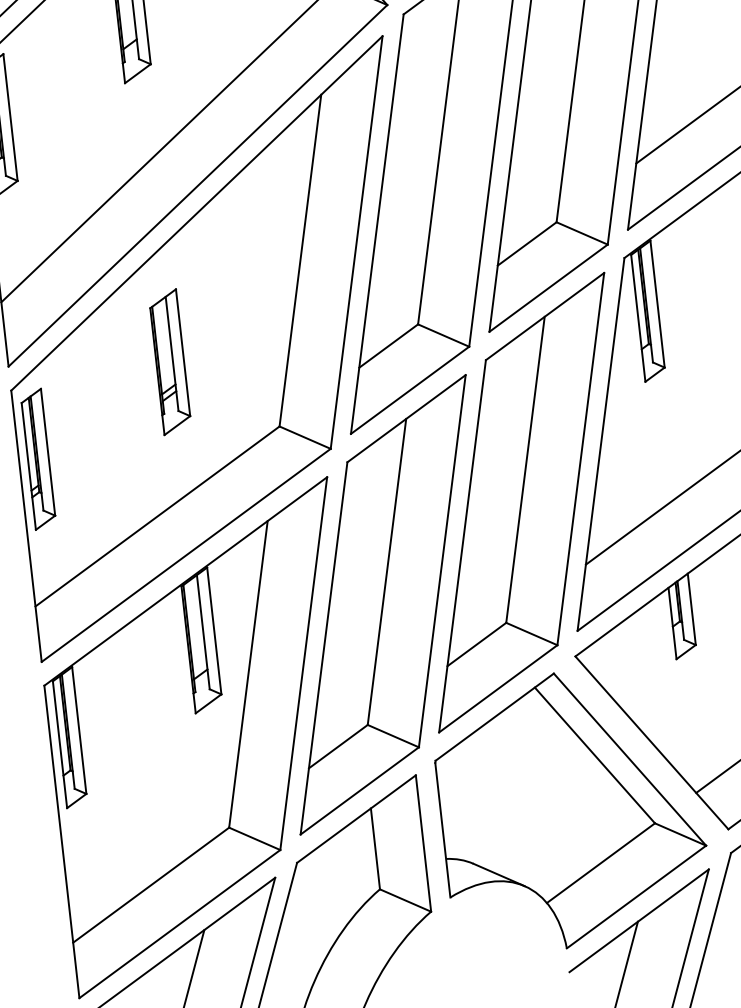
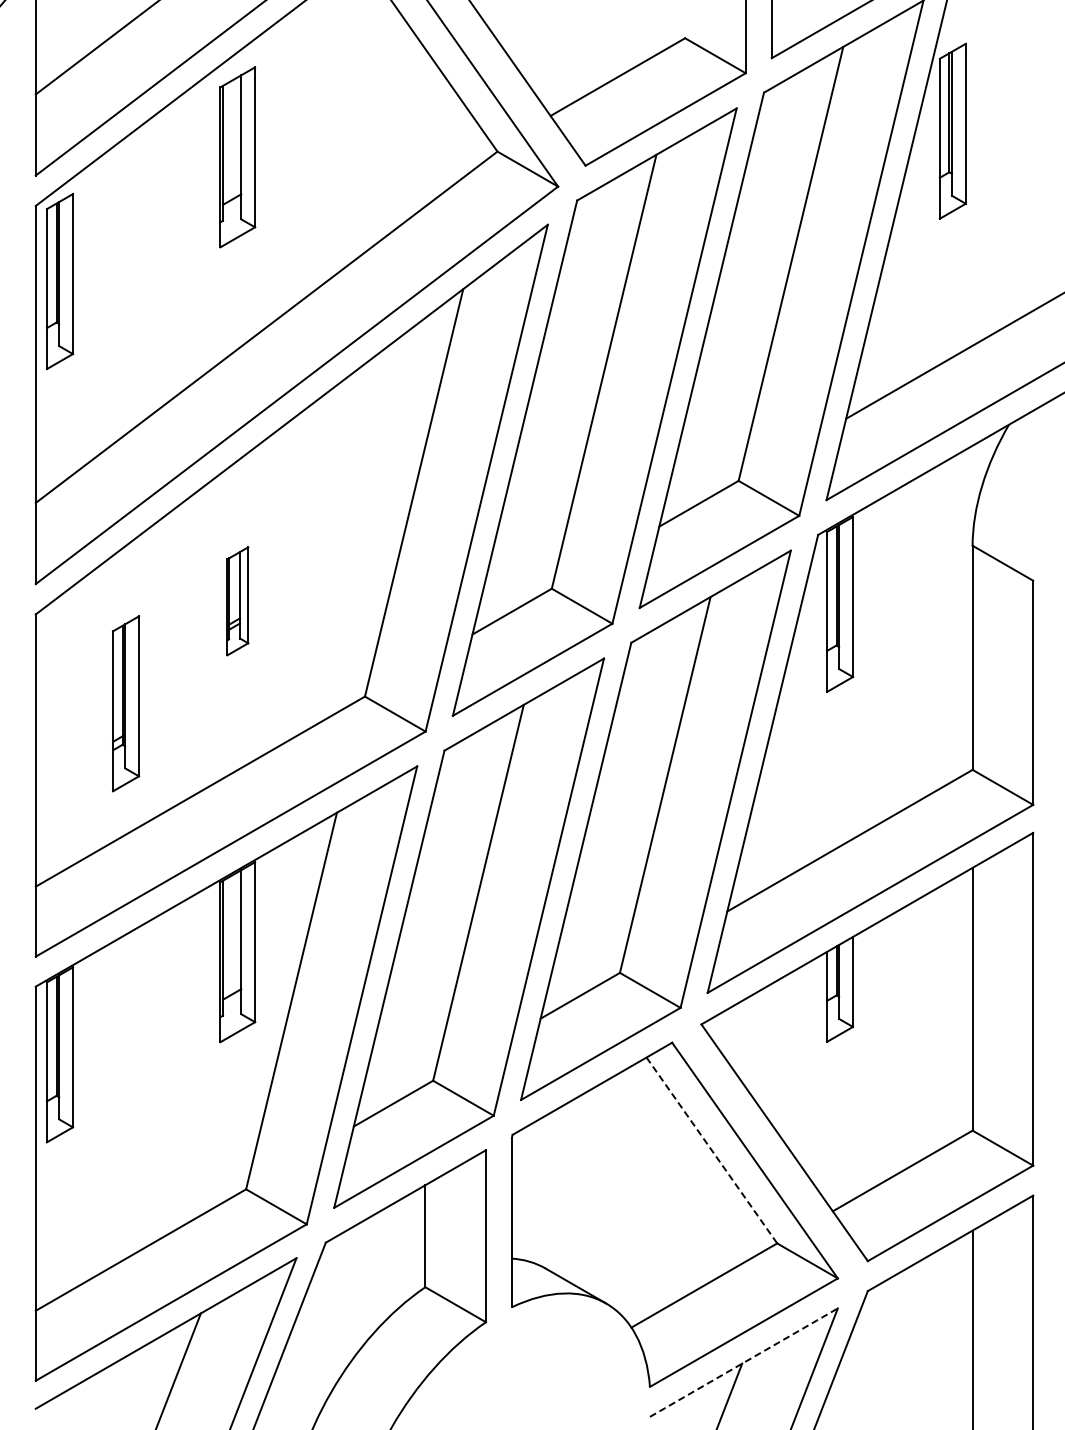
part: (170, 362) -> (237, 601), size x0.6
part: (38, 459) -> (126, 703), moved
line: (594, 755) -> (711, 1150), solid -> dashed
line: (639, 920) -> (744, 1362), solid -> dashed

